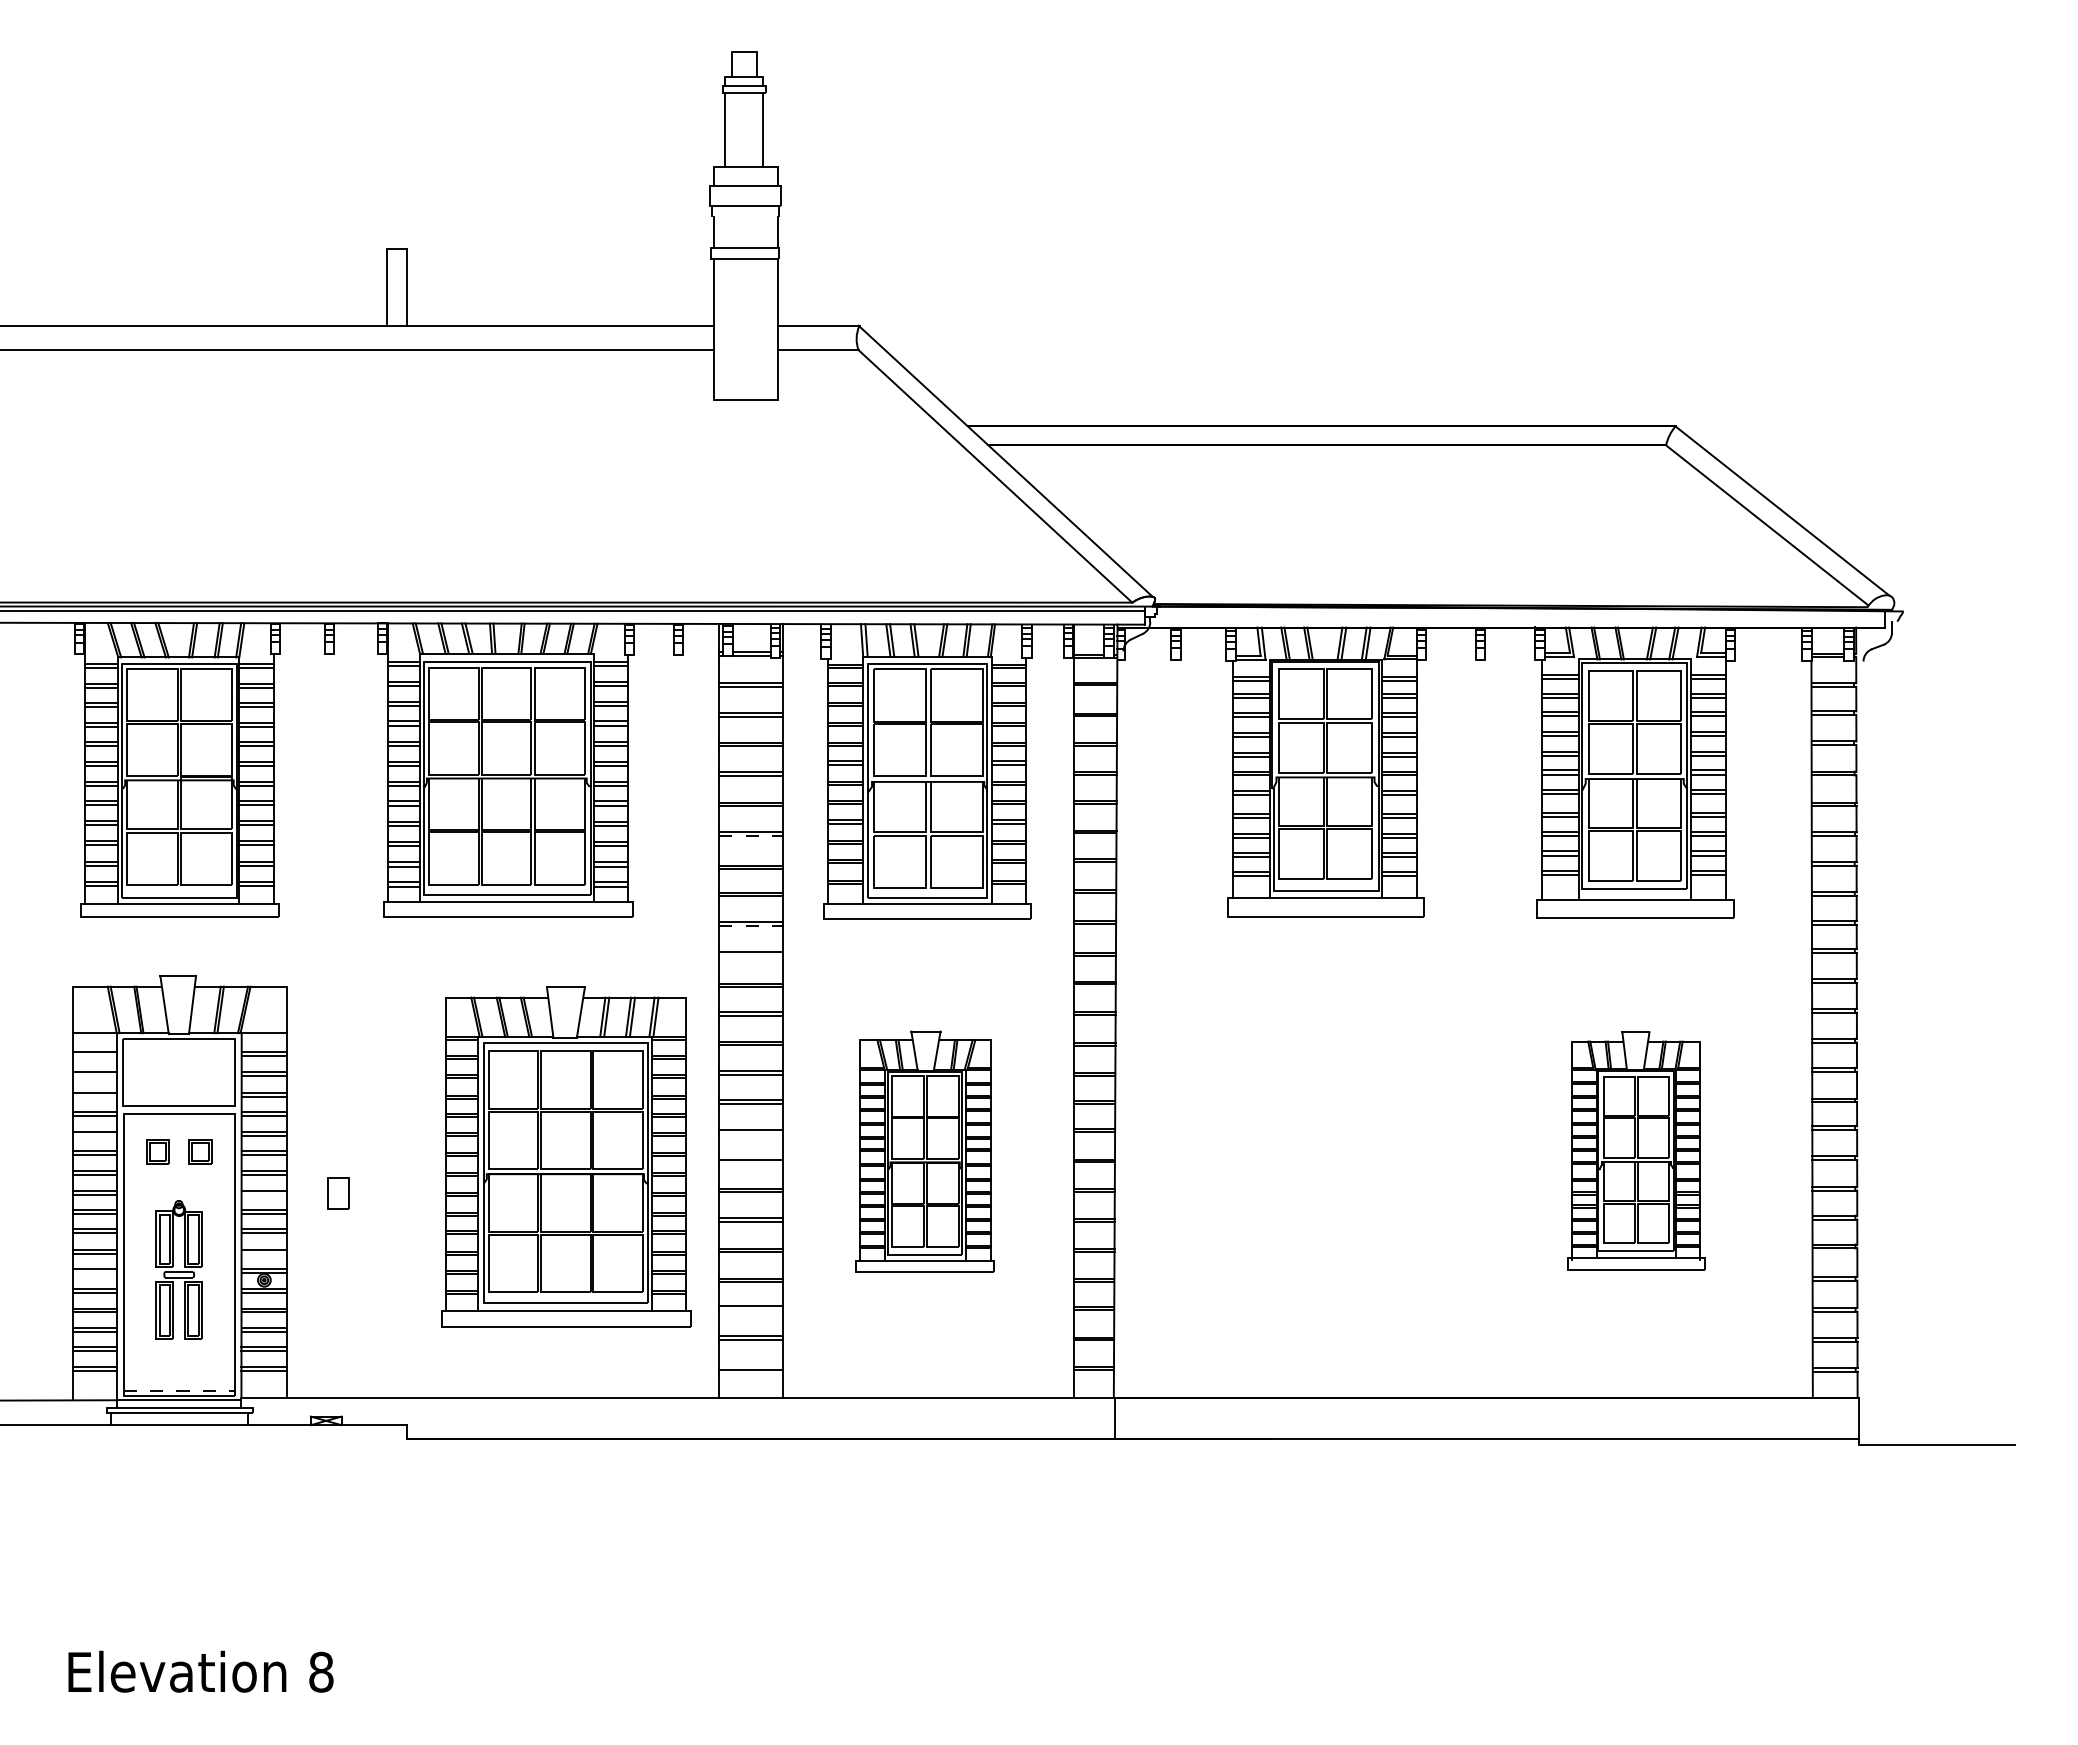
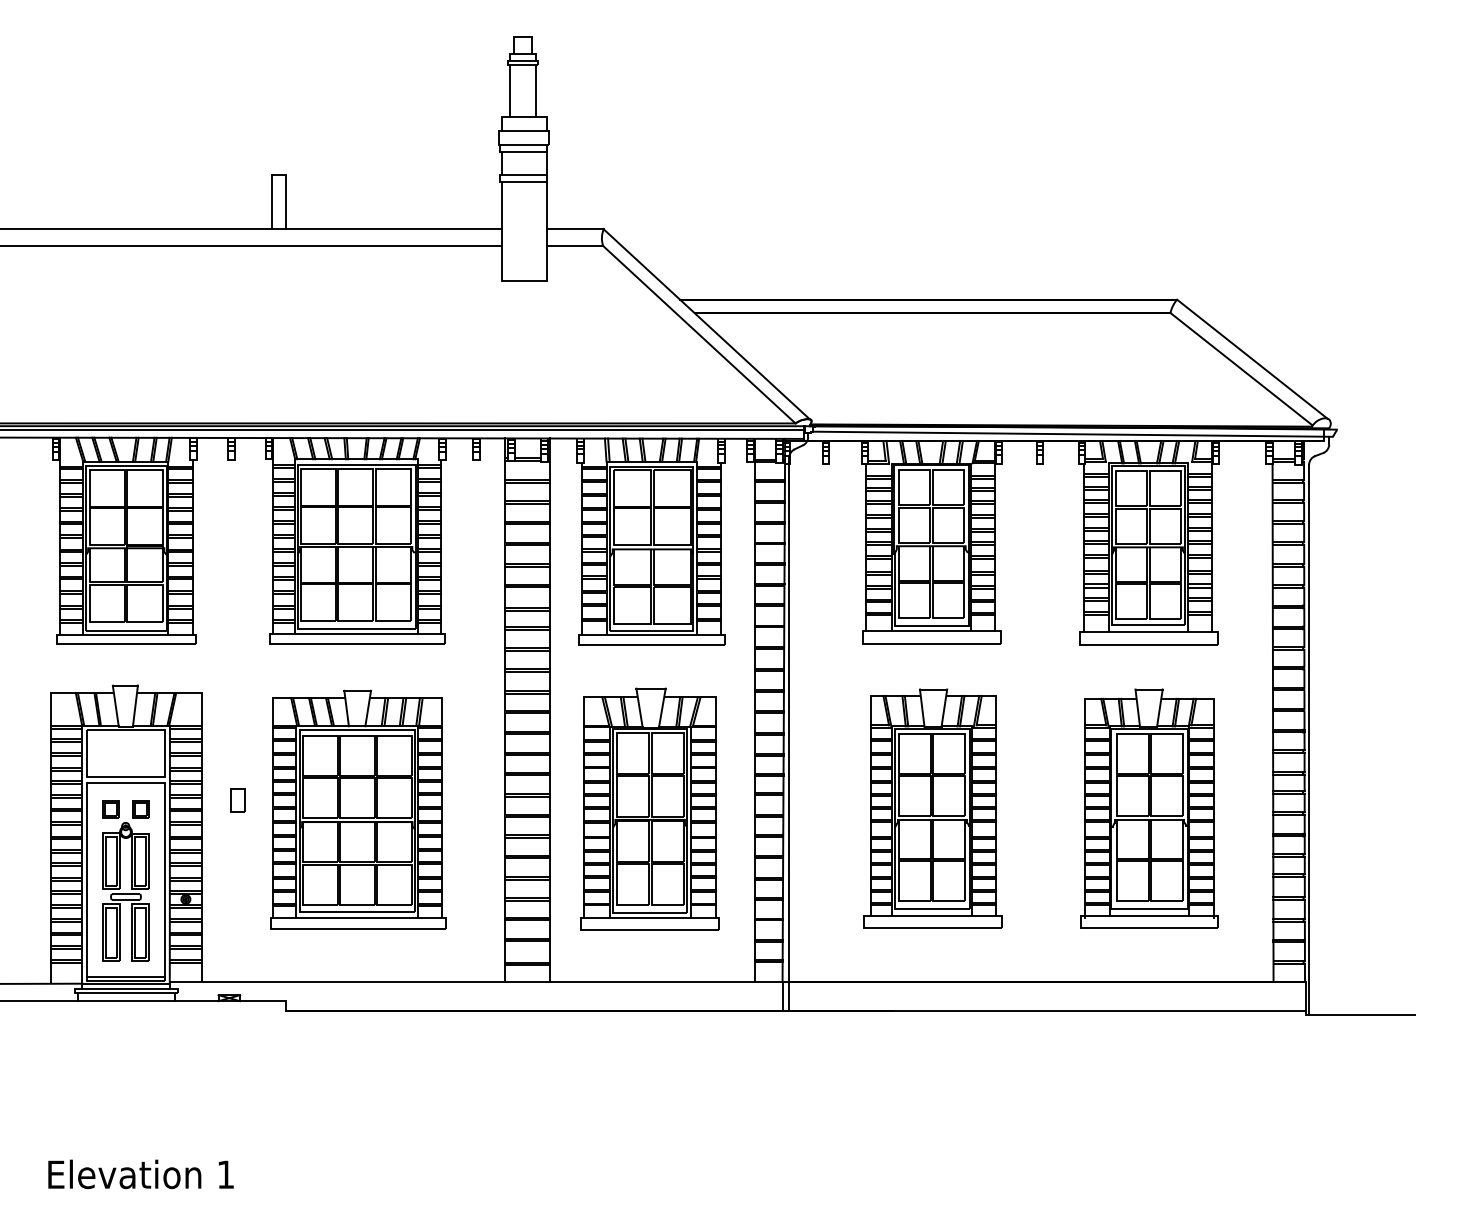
line: (745, 216) -> (523, 152), added
line: (1527, 617) -> (1073, 433), added
line: (751, 836) -> (528, 587), dashed -> solid
line: (751, 926) -> (528, 650), dashed -> solid
line: (751, 956) -> (528, 672), added
line: (94, 1037) -> (66, 728), added
line: (263, 1037) -> (185, 728), added
line: (1123, 1044) -> (789, 733), added
line: (1863, 1053) -> (1309, 740), added
line: (94, 1056) -> (66, 742), added
line: (94, 1075) -> (66, 755), added
line: (94, 1096) -> (66, 770), added
line: (751, 1134) -> (528, 797), added
line: (94, 1135) -> (66, 797), added
part: (1327, 1150) -> (932, 808), added
part: (1636, 1150) -> (1149, 808), size x1.43
part: (924, 1151) -> (649, 808), size x1.43
part: (566, 1156) -> (358, 809), moved
line: (751, 1163) -> (528, 817), added
part: (338, 1193) -> (237, 800), moved
line: (263, 1194) -> (185, 839), added
line: (263, 1253) -> (185, 880), added
part: (179, 1269) -> (126, 891), size x1.43
line: (94, 1272) -> (66, 893), added
line: (751, 1310) -> (528, 920), added
line: (751, 1374) -> (528, 965), added
line: (179, 1390) -> (126, 976), dashed -> solid
text: (321, 1671) -> (226, 1174), 8 -> 1

